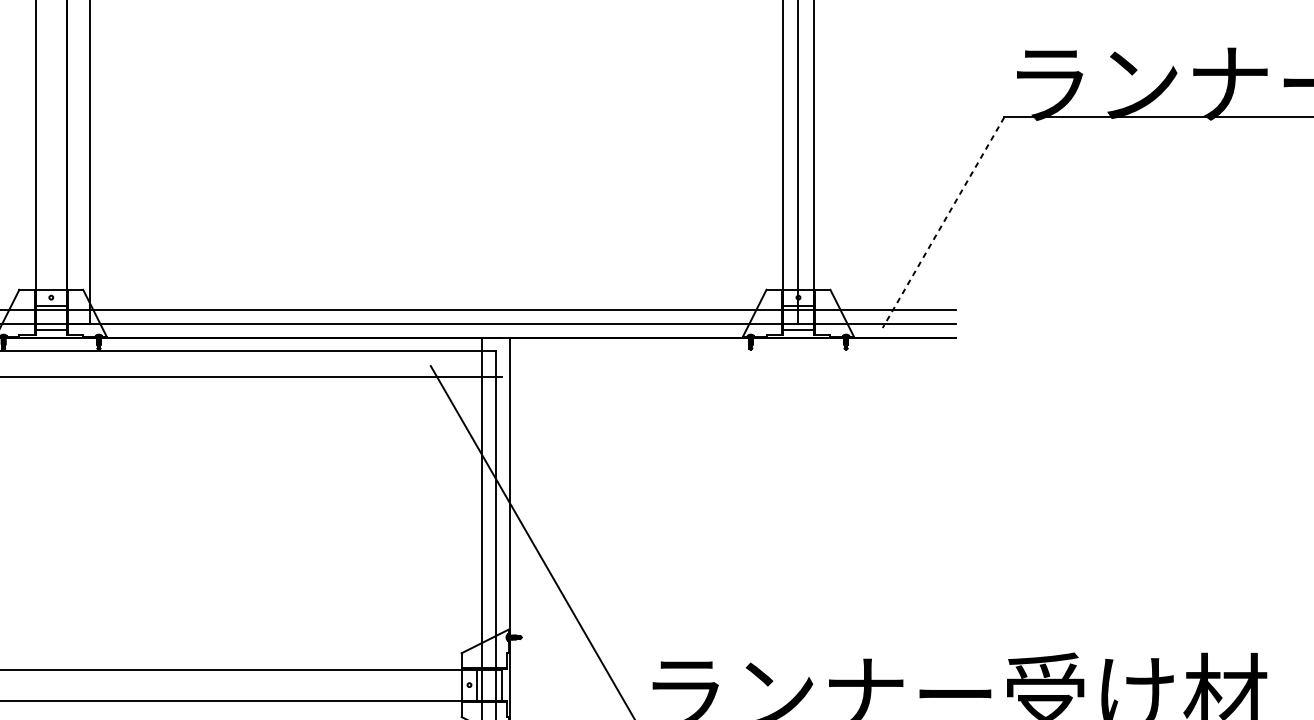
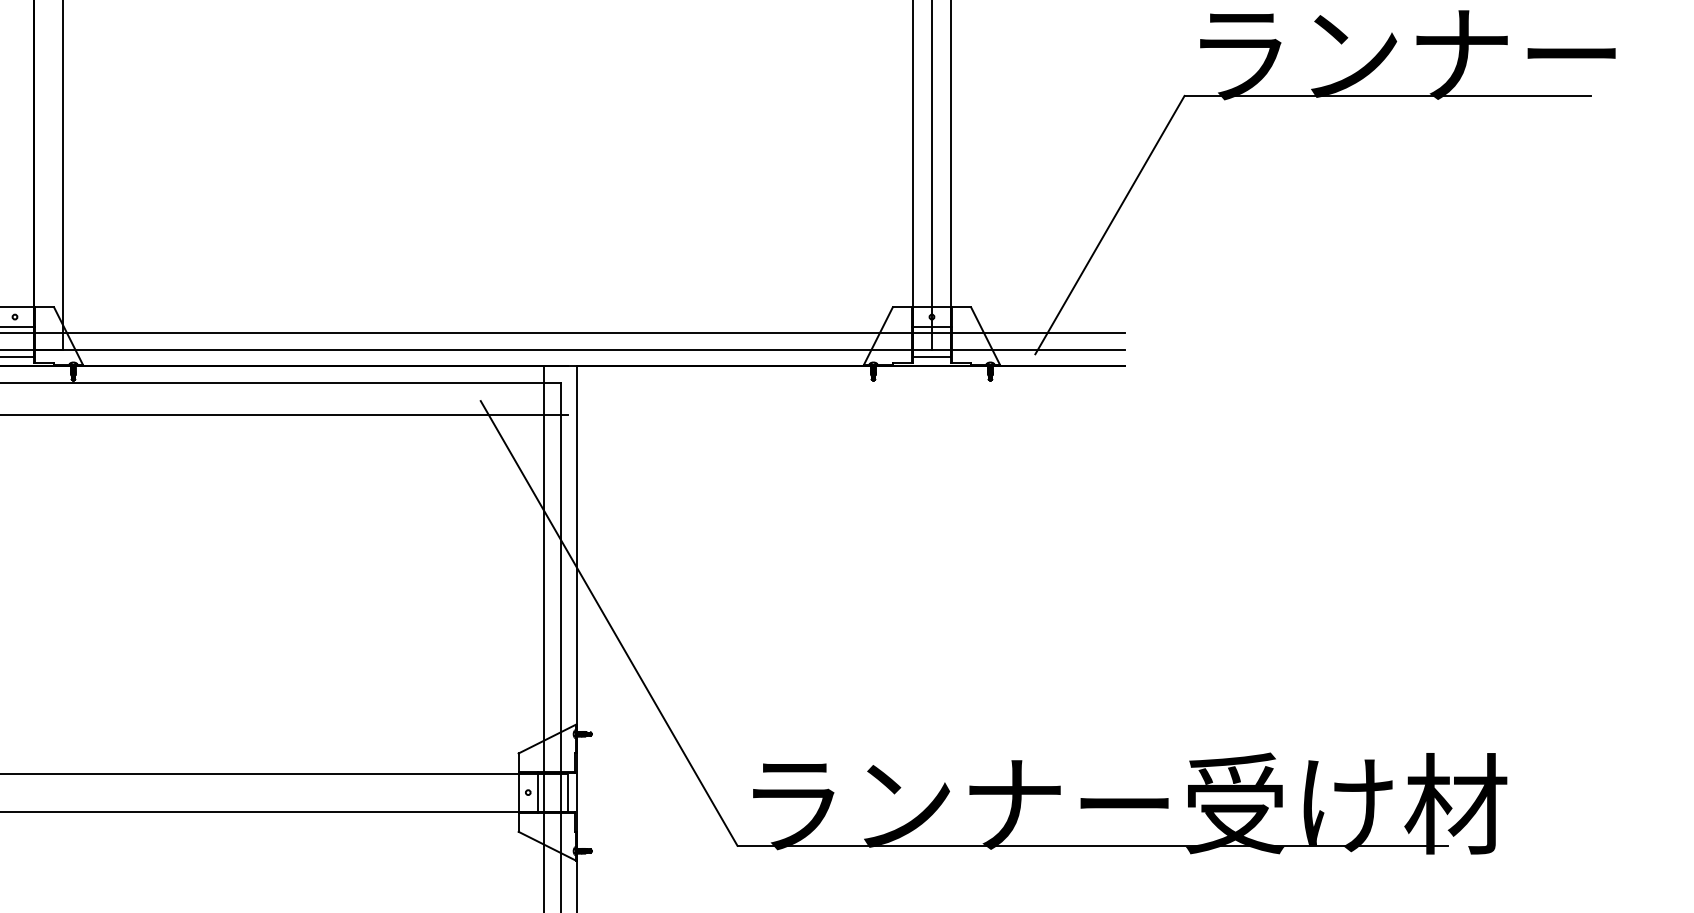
line: (943, 223) -> (1109, 225), dashed -> solid

